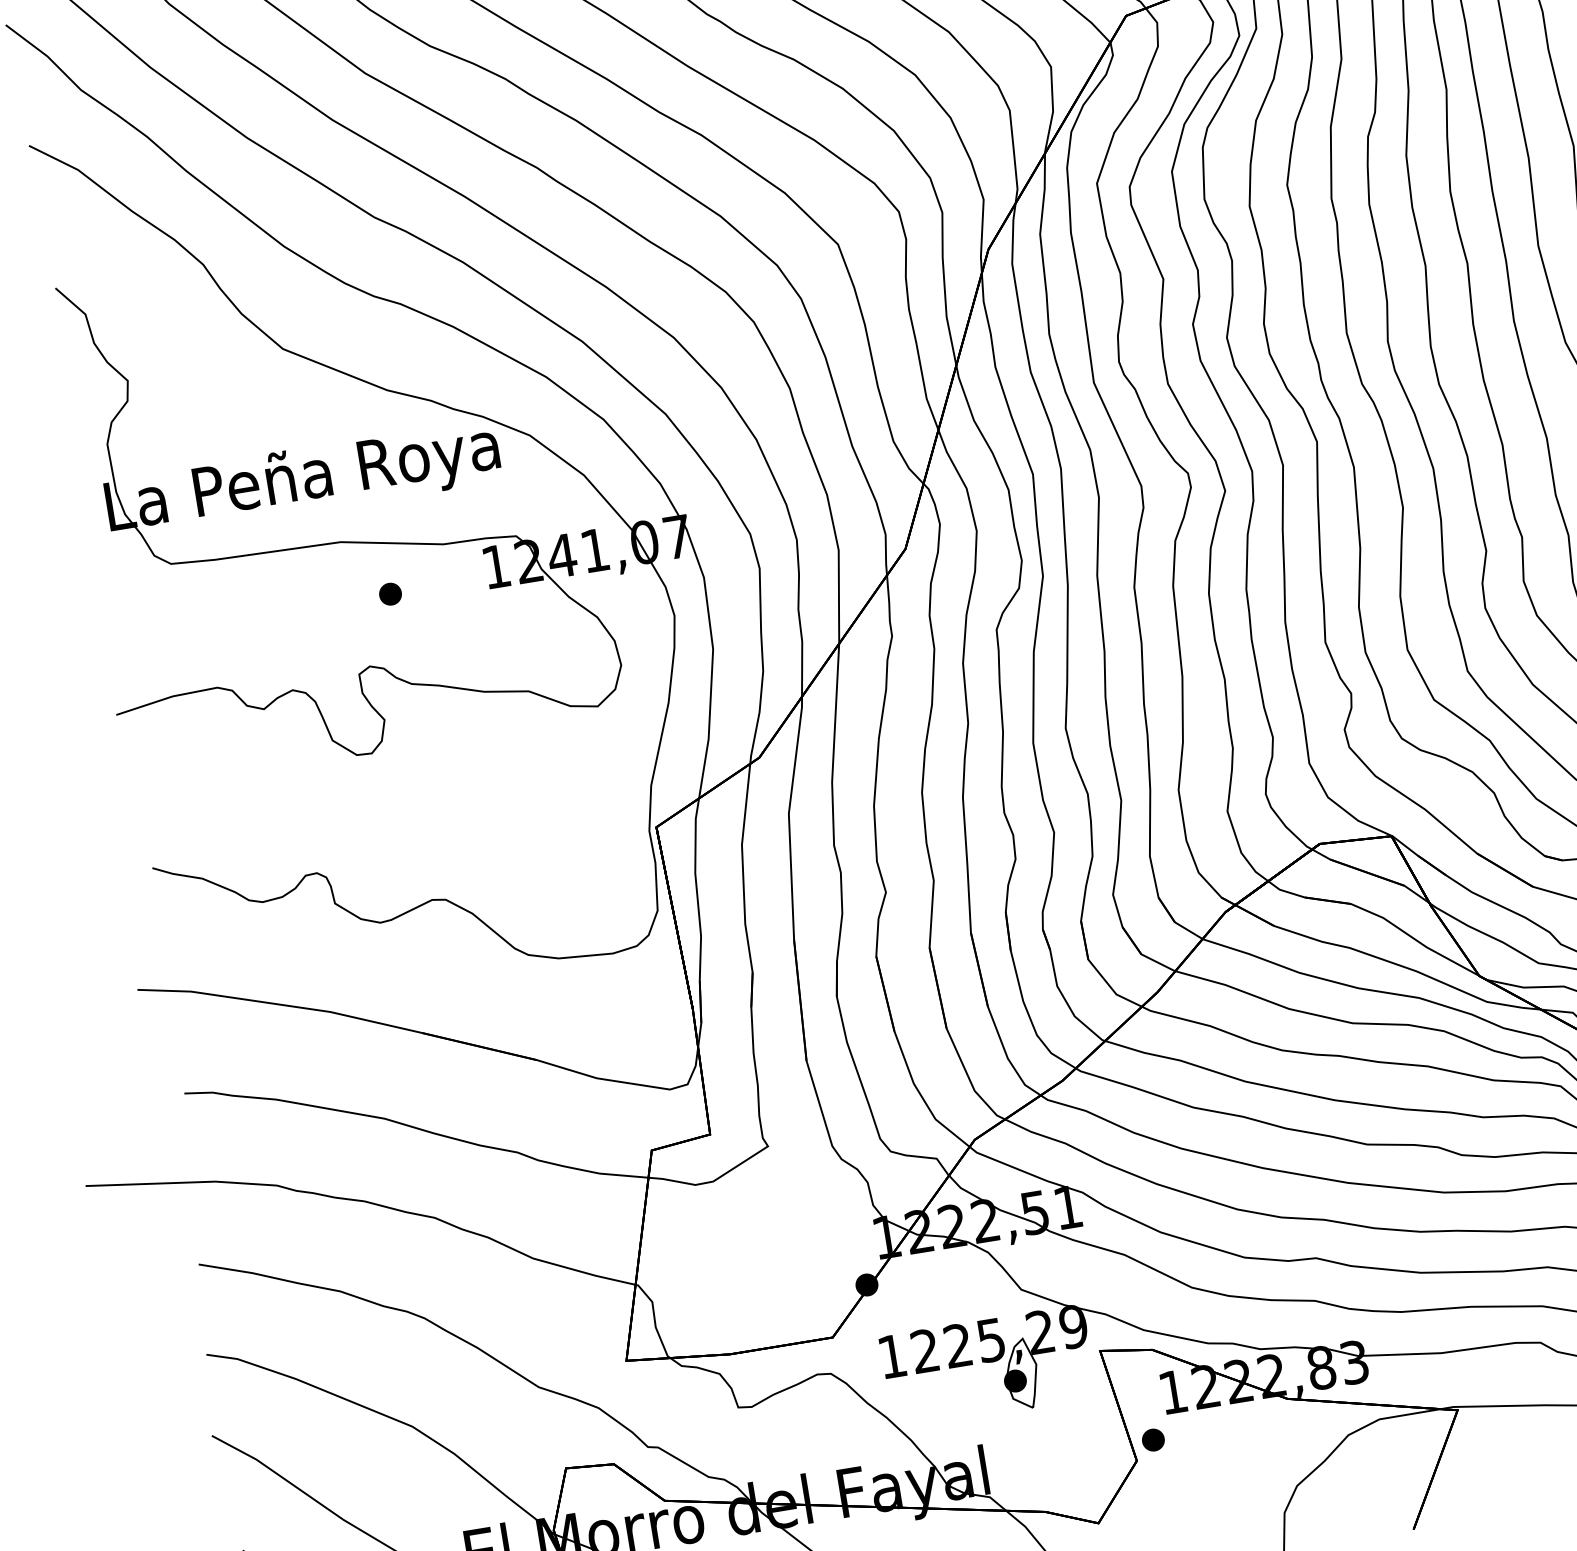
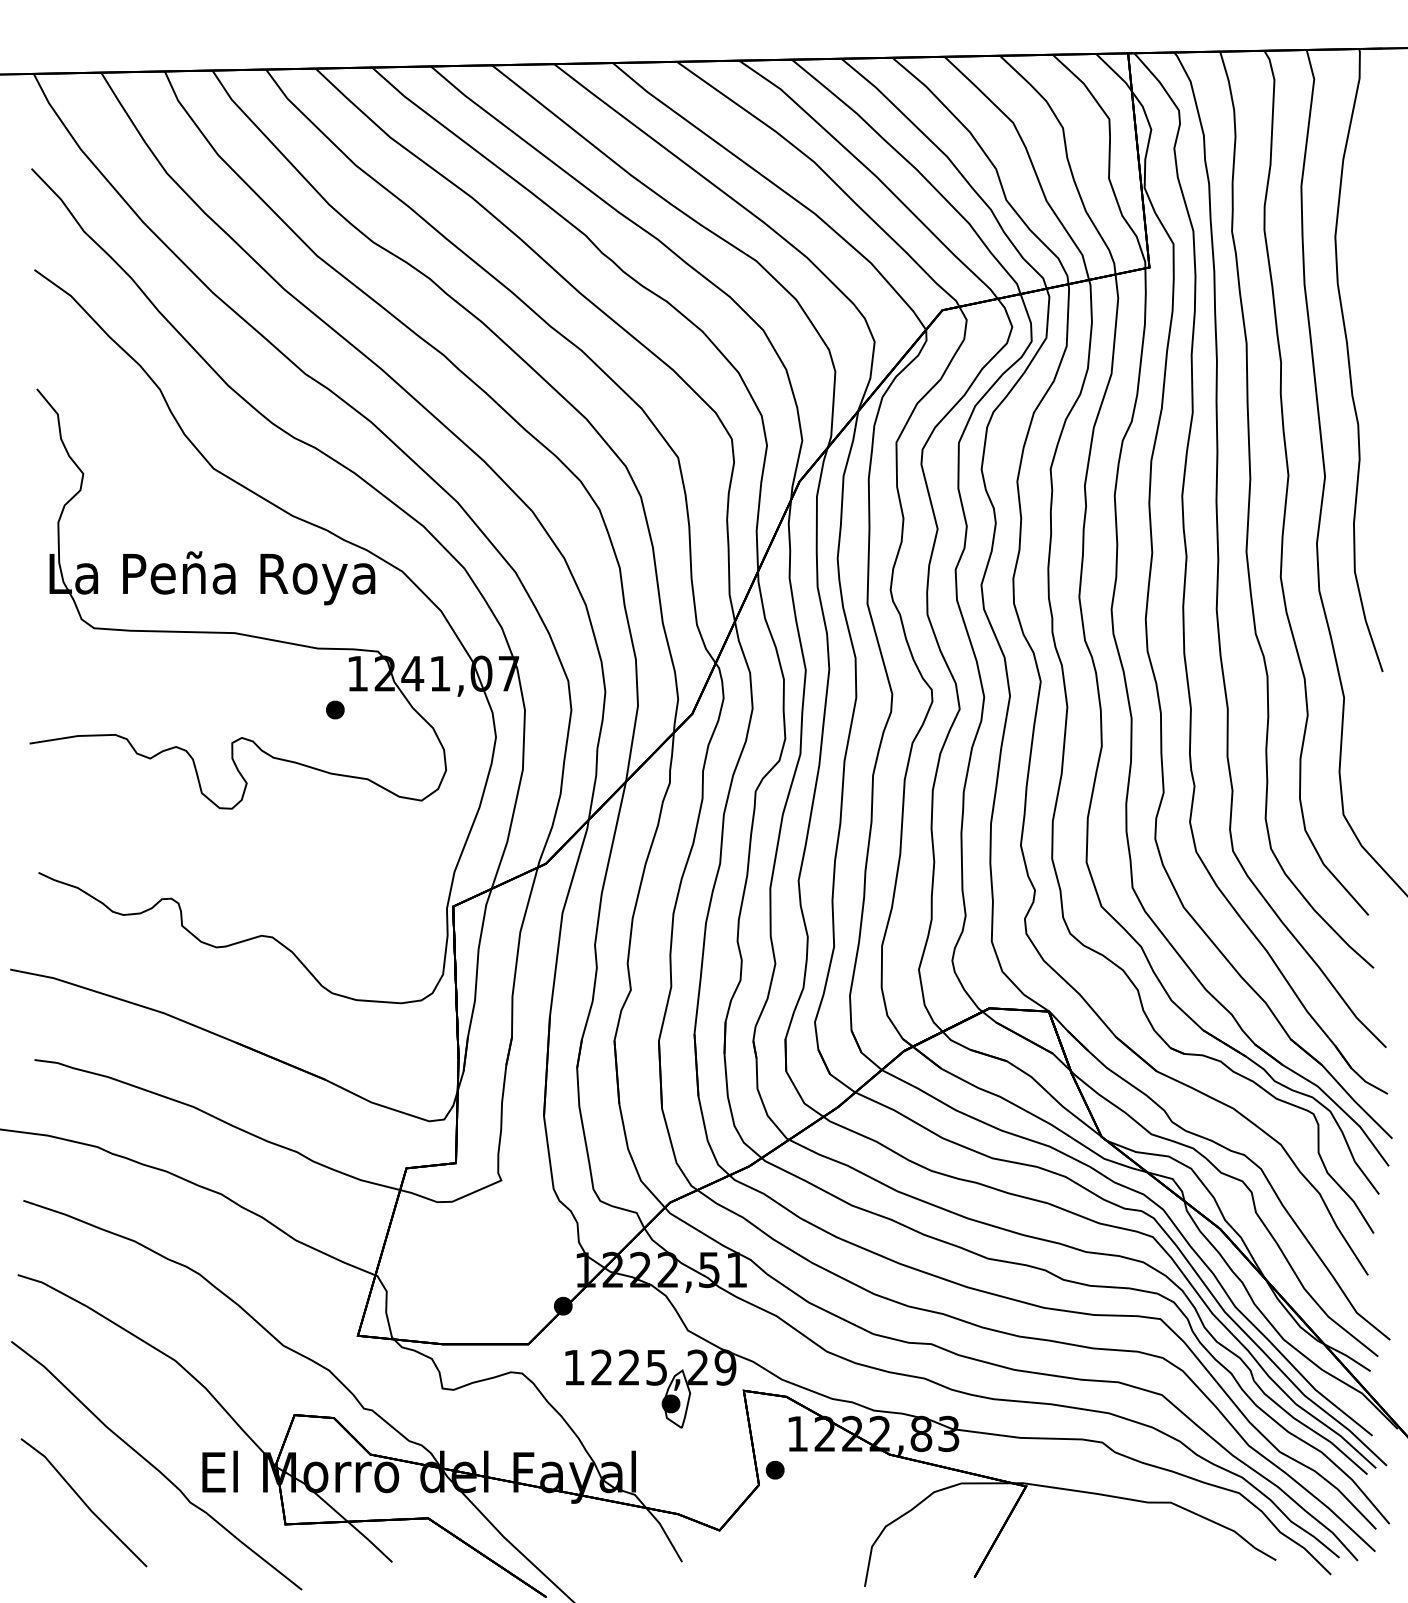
part: (390, 593) -> (335, 709), moved

